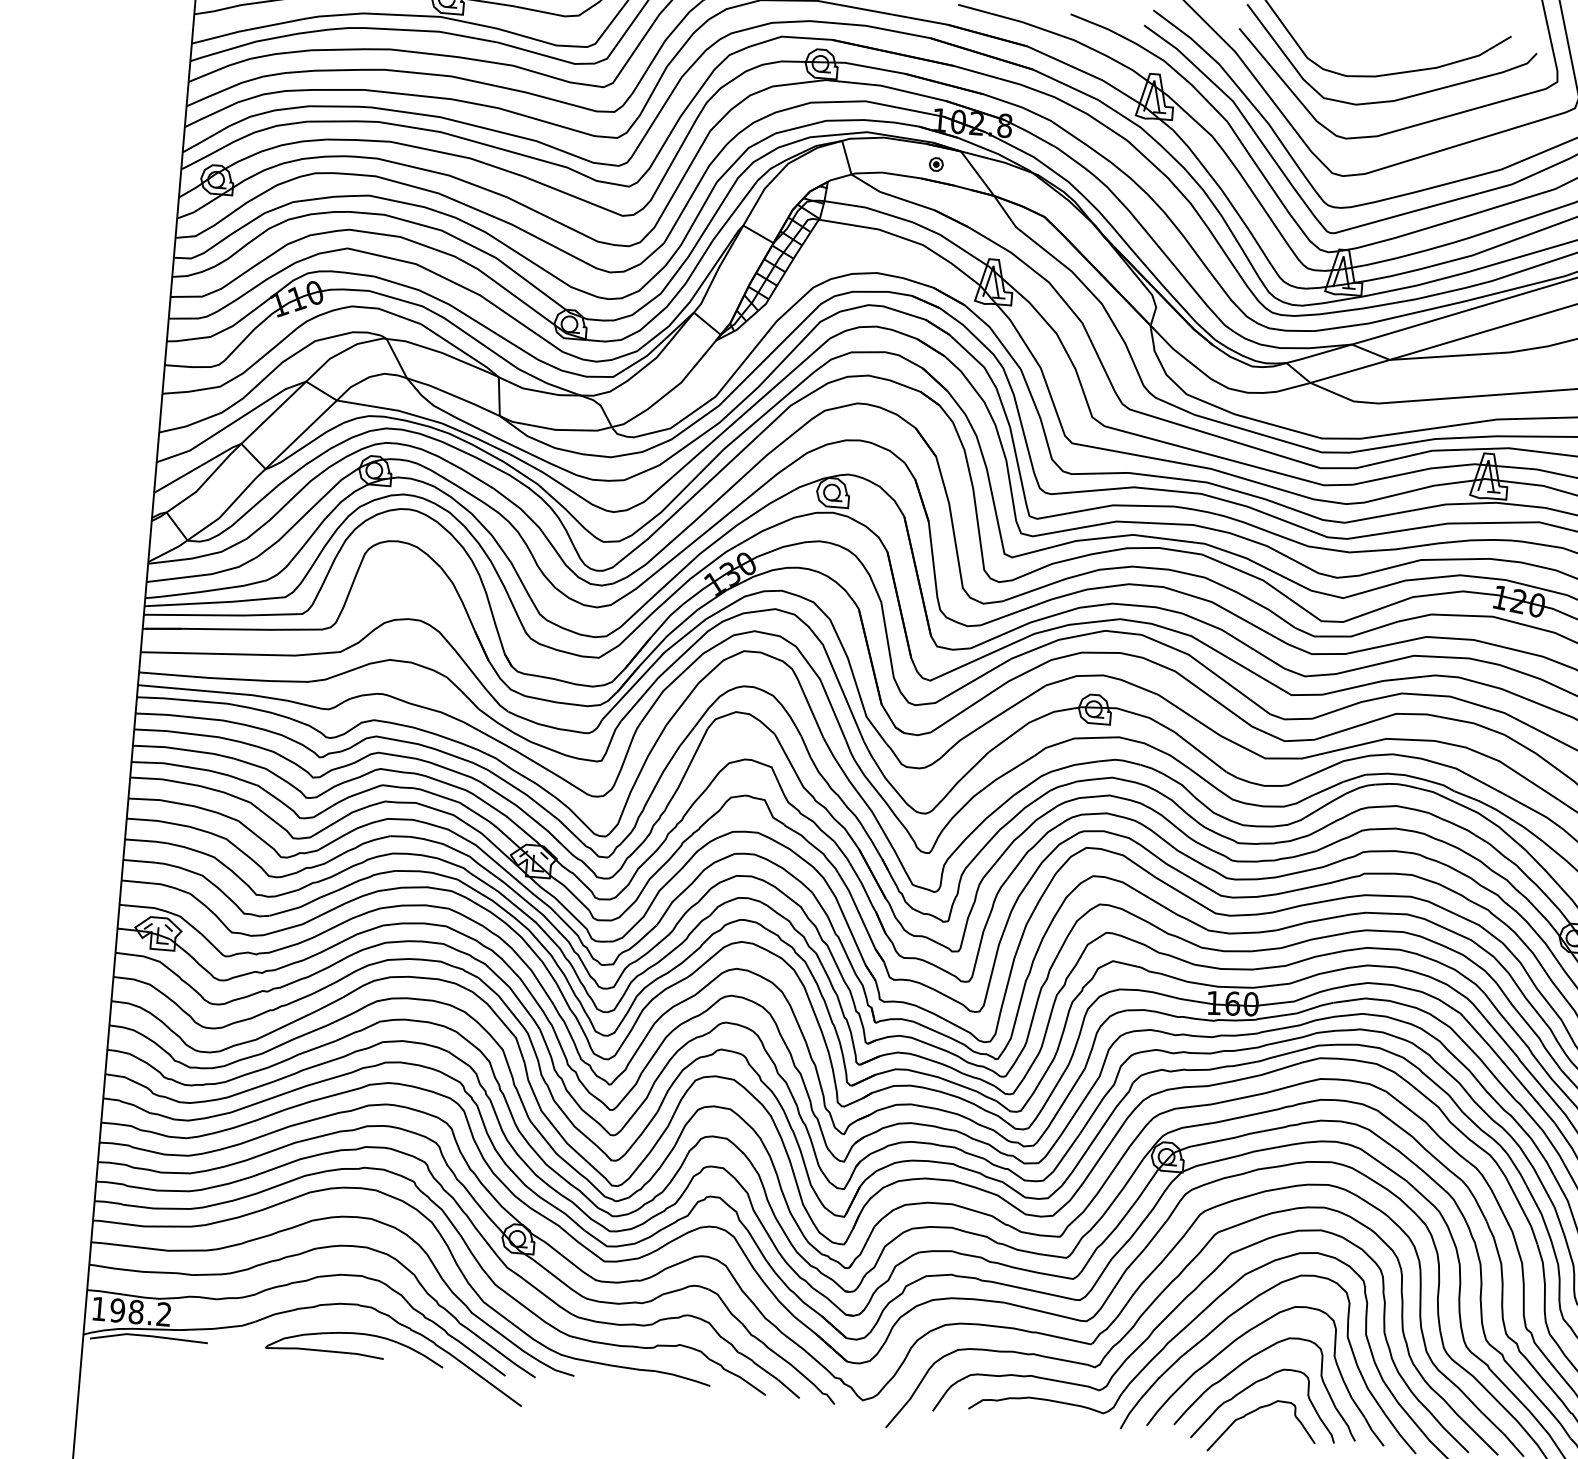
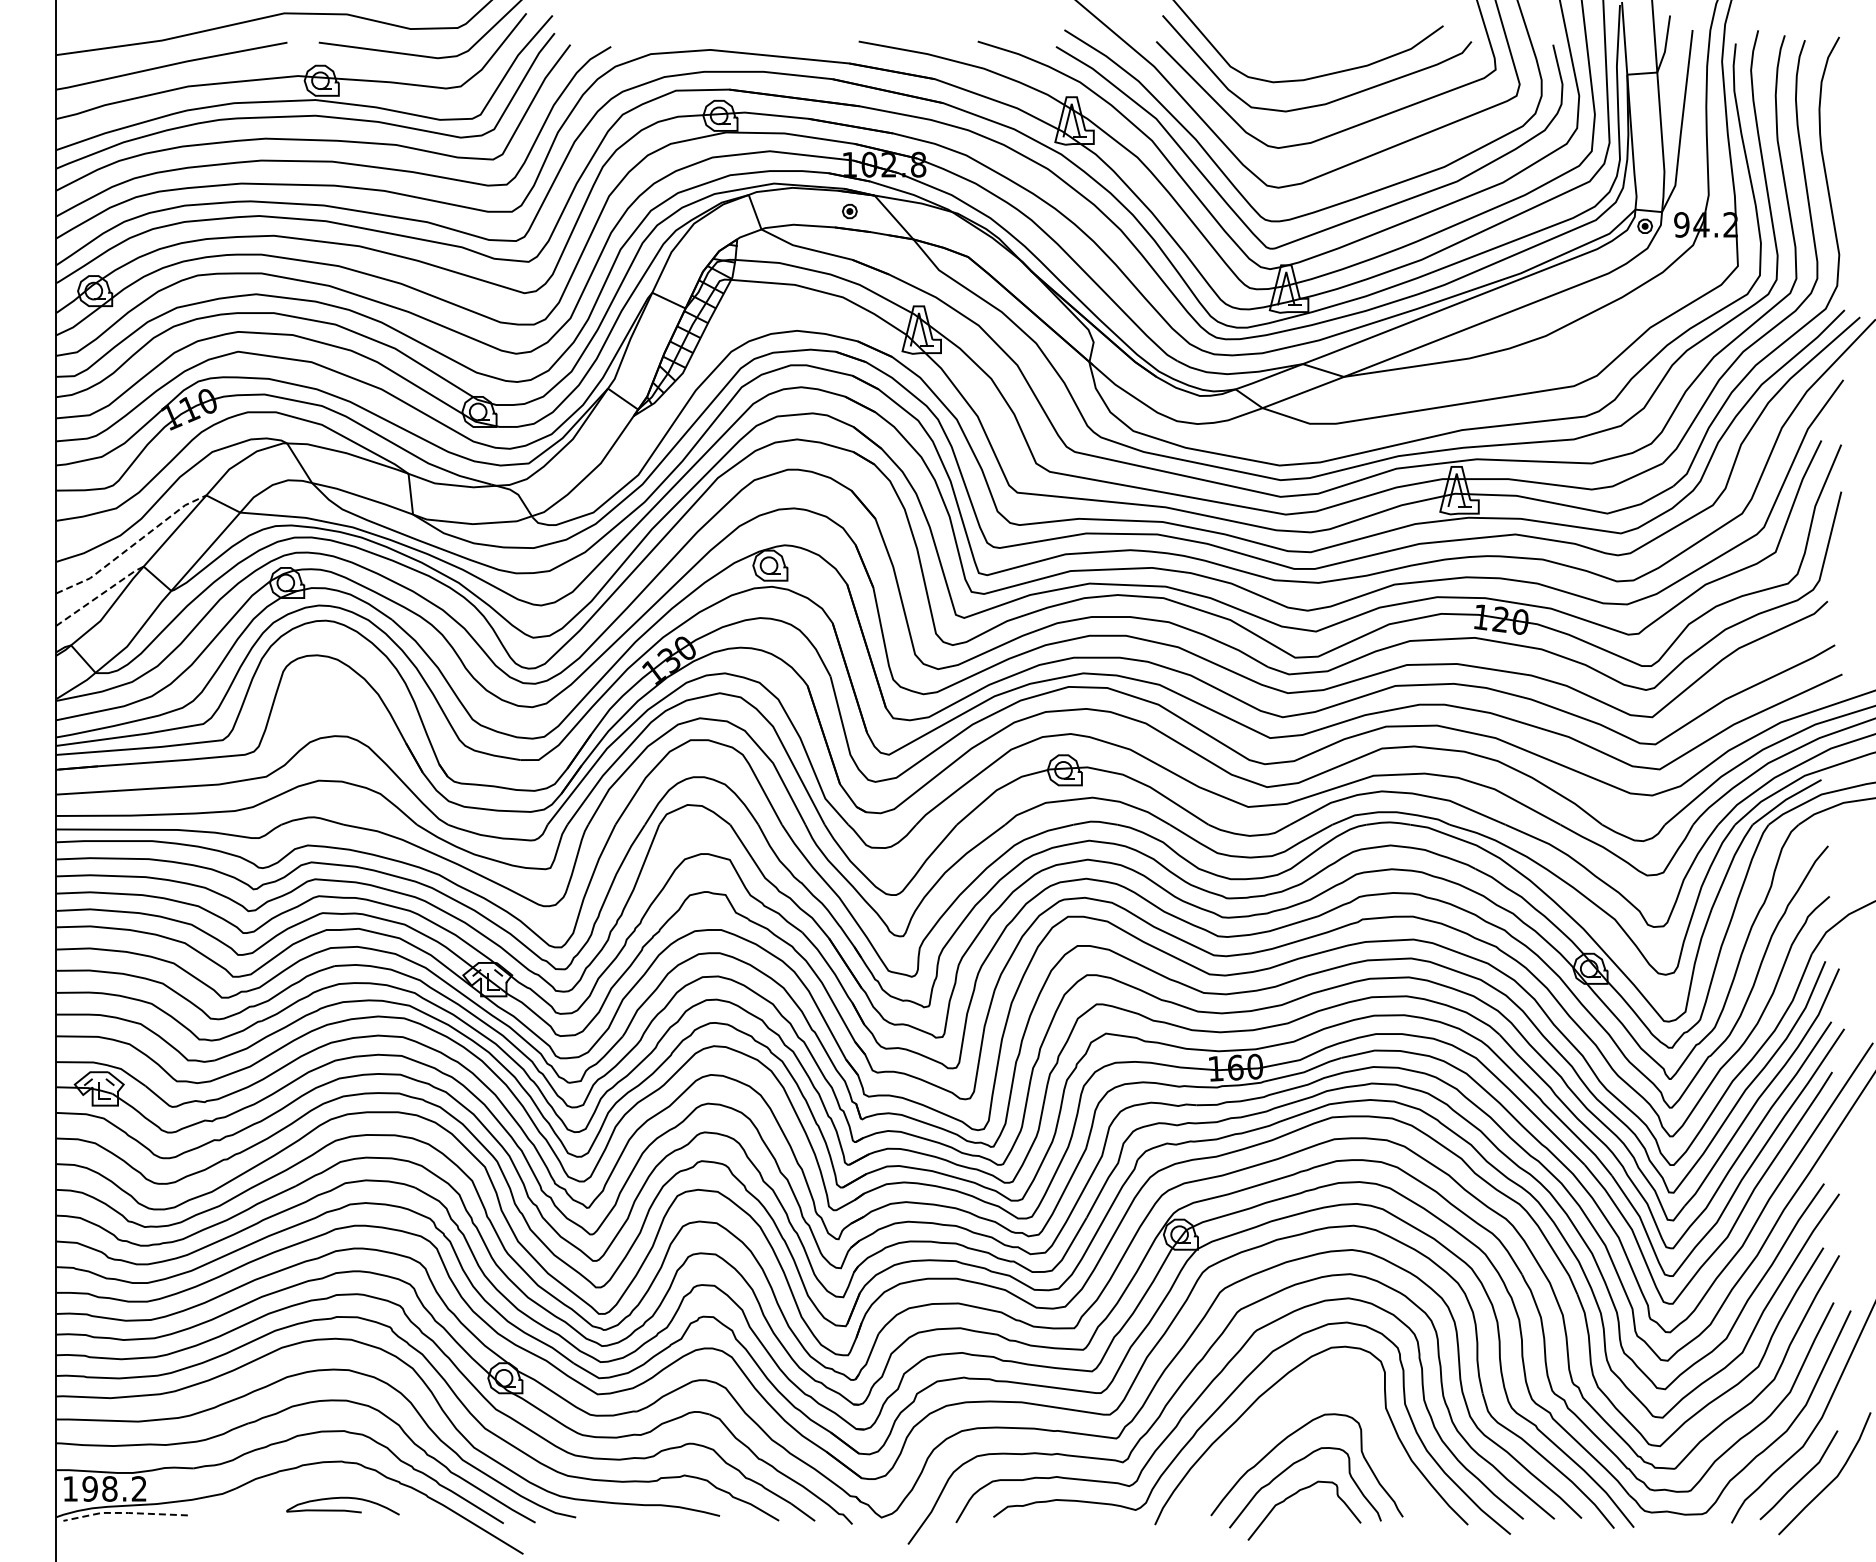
line: (232, 423) -> (132, 546), solid -> dashed
line: (198, 467) -> (100, 595), solid -> dashed
part: (1245, 1334) -> (1278, 1414), removed
line: (149, 1335) -> (125, 1512), solid -> dashed
part: (354, 1347) -> (342, 1506), size x0.6

